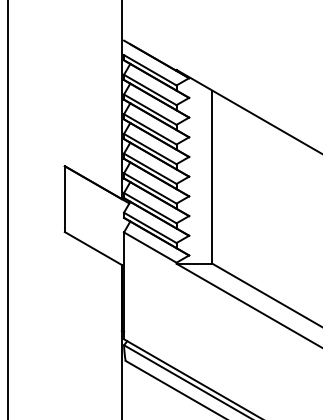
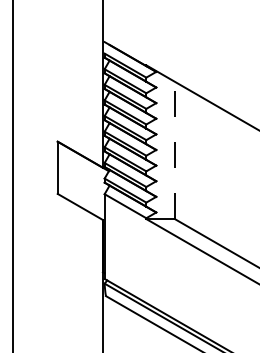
line: (212, 177) -> (174, 150), solid -> dashed

